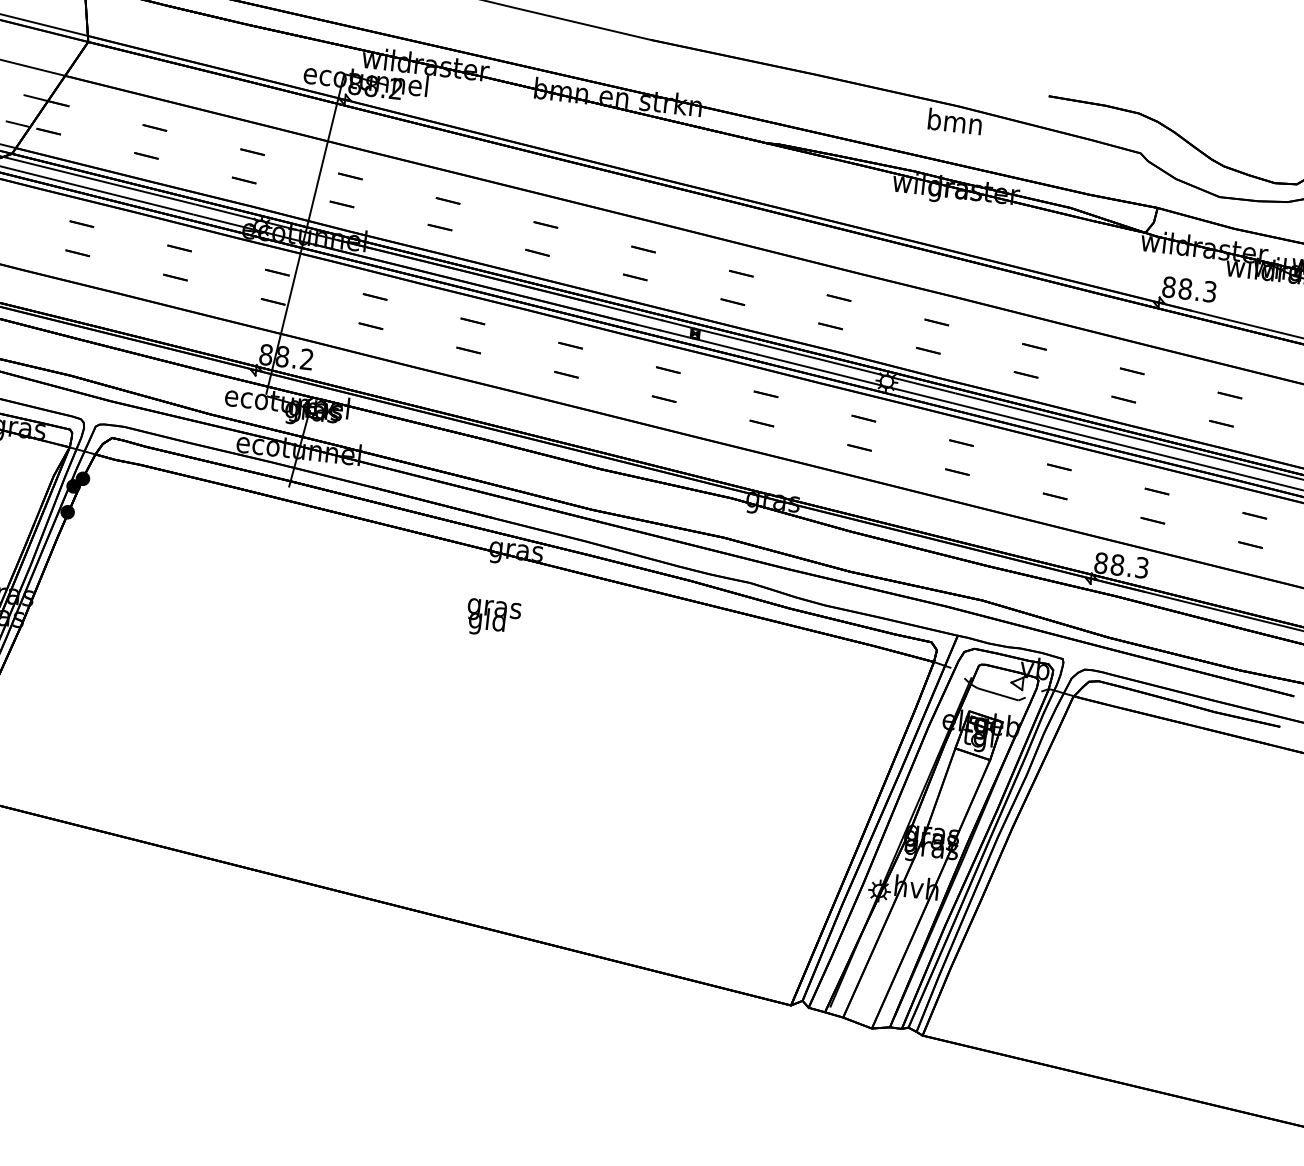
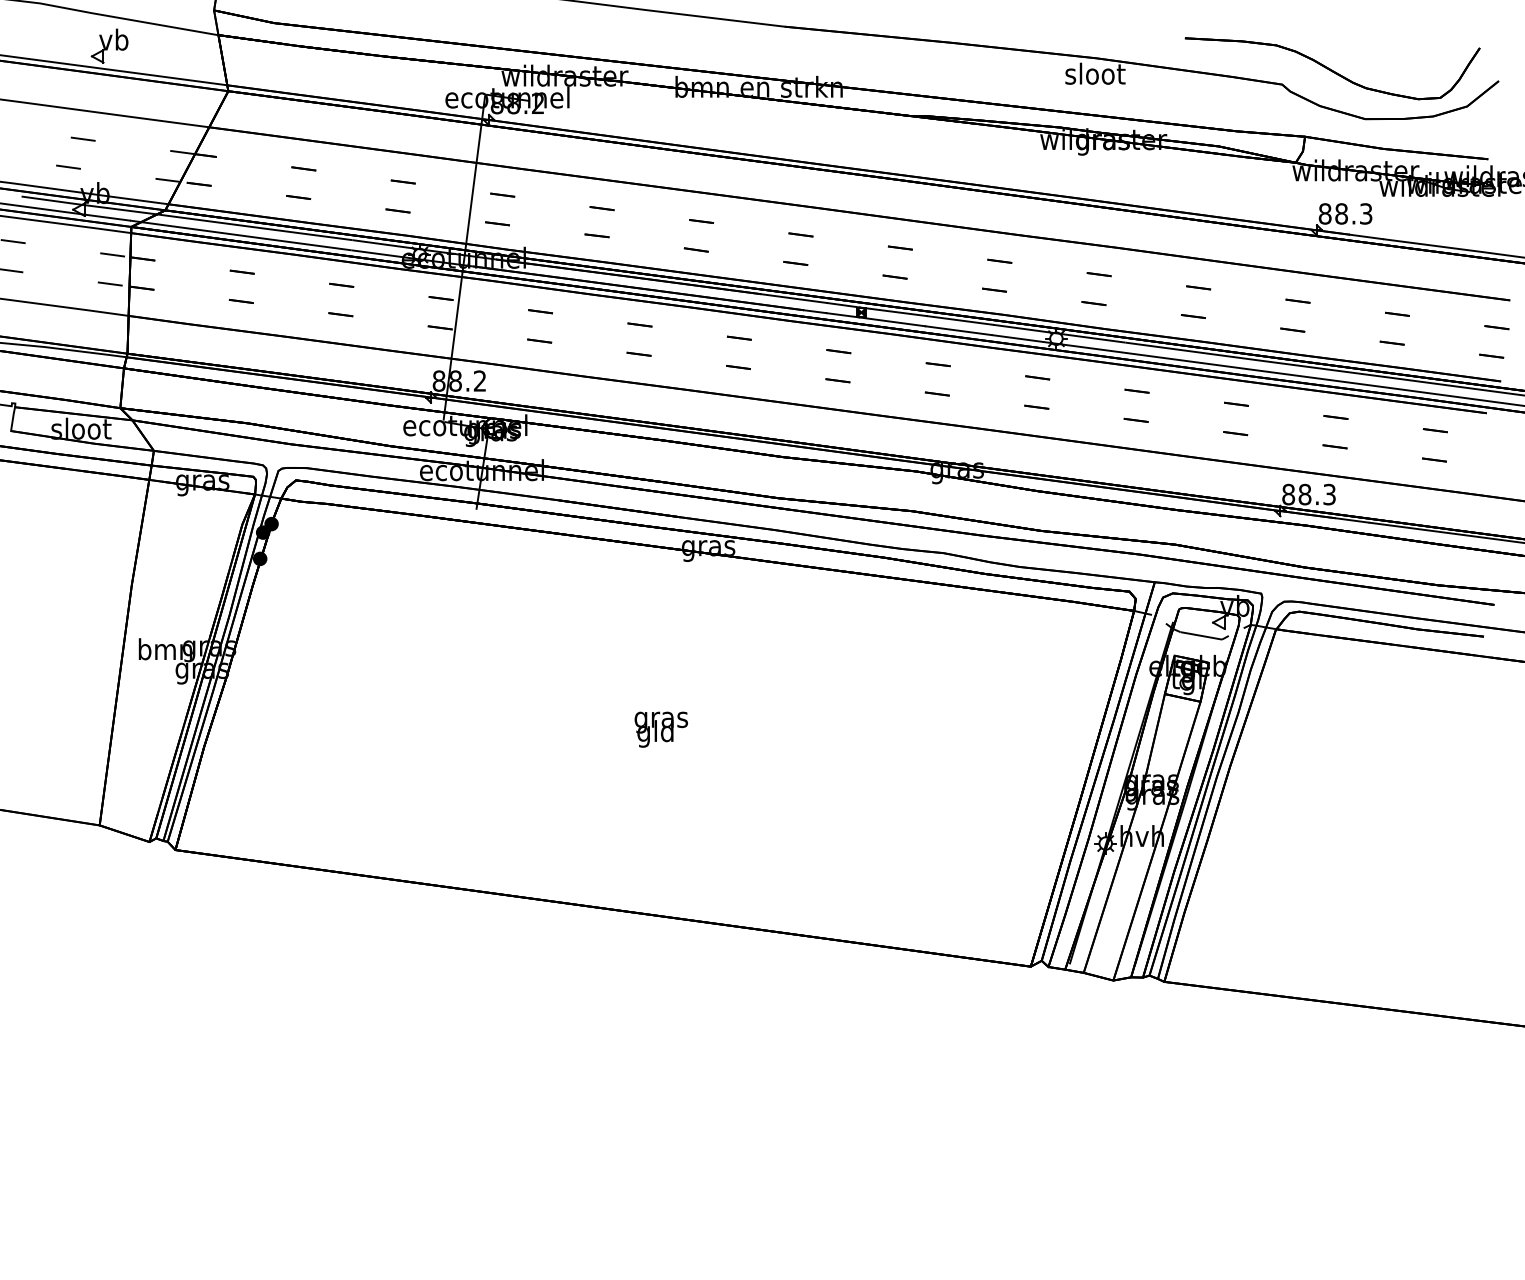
text: (955, 121) -> (1095, 73), bmn -> sloot
text: (492, 618) -> (660, 729), moved

